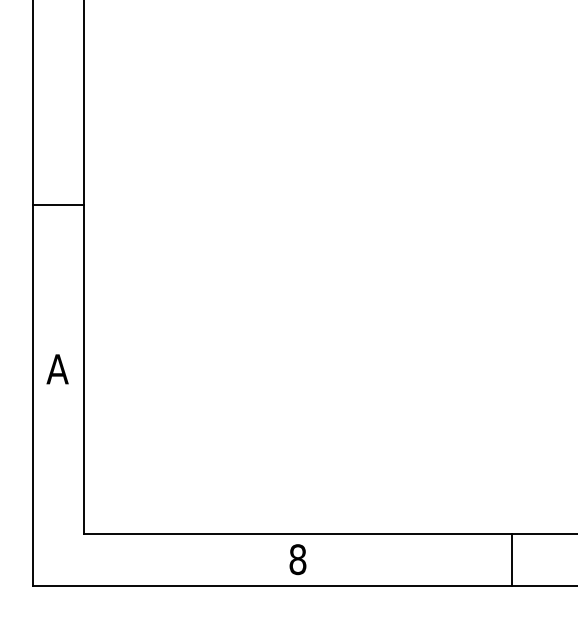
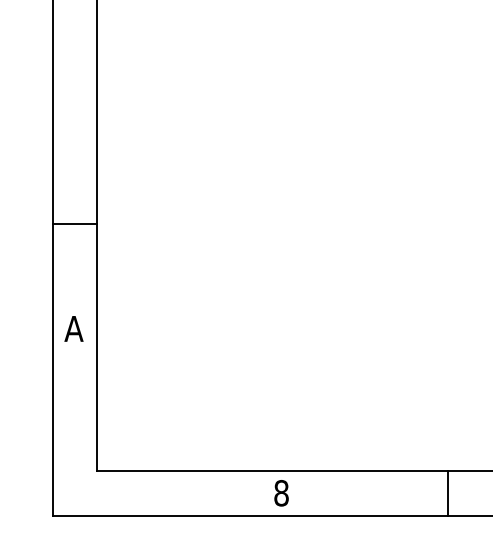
line: (58, 204) -> (74, 223), moved
line: (512, 559) -> (447, 493), moved

